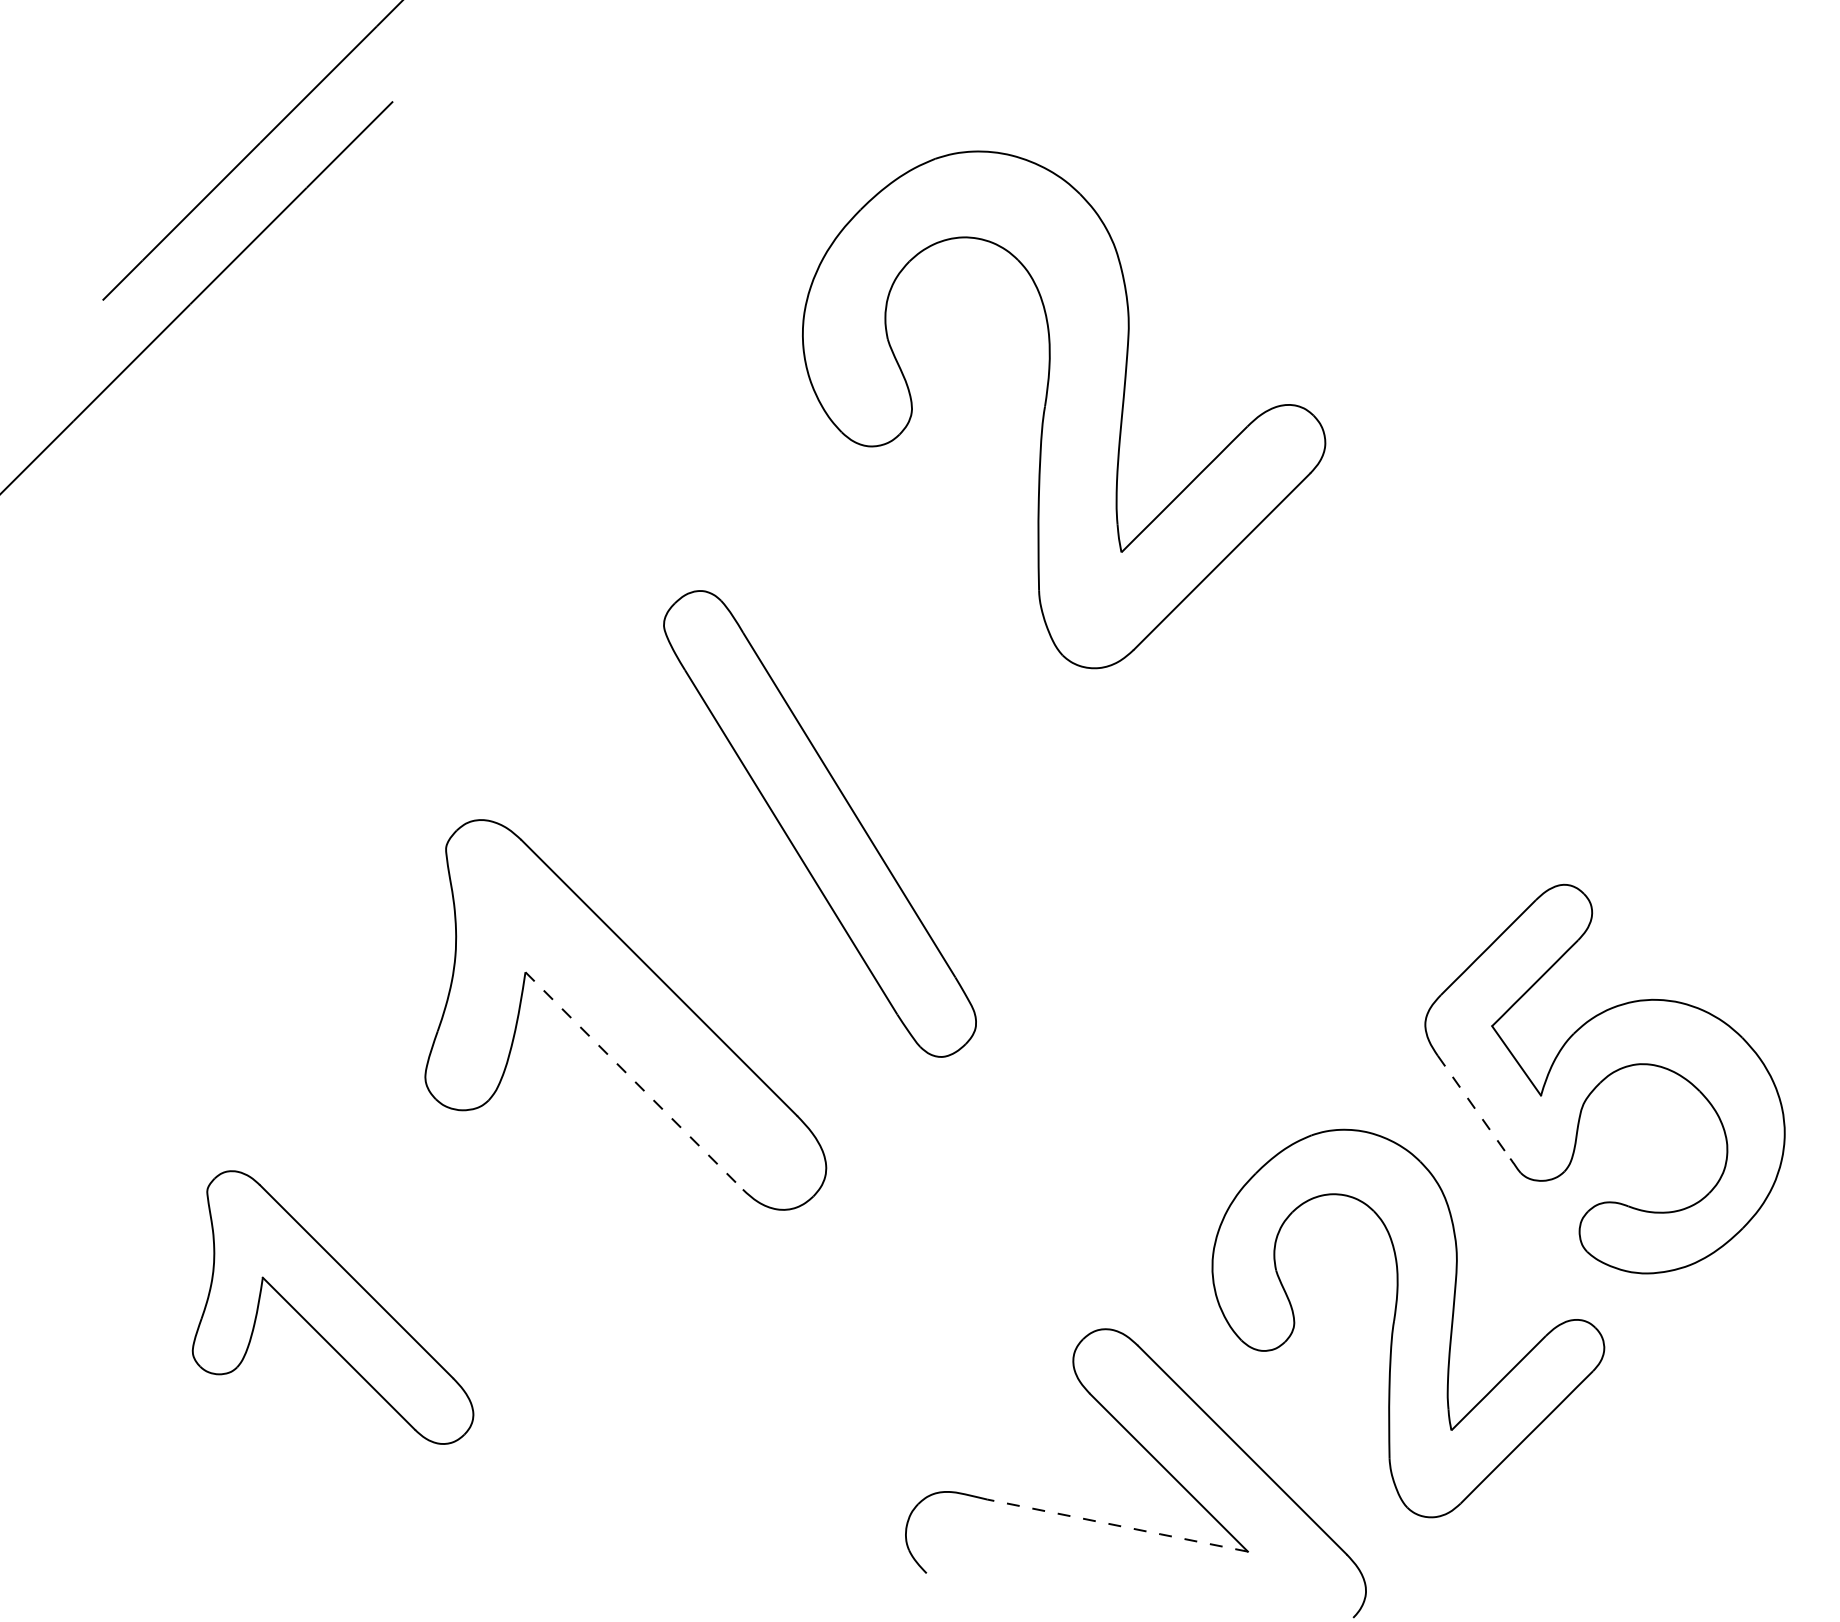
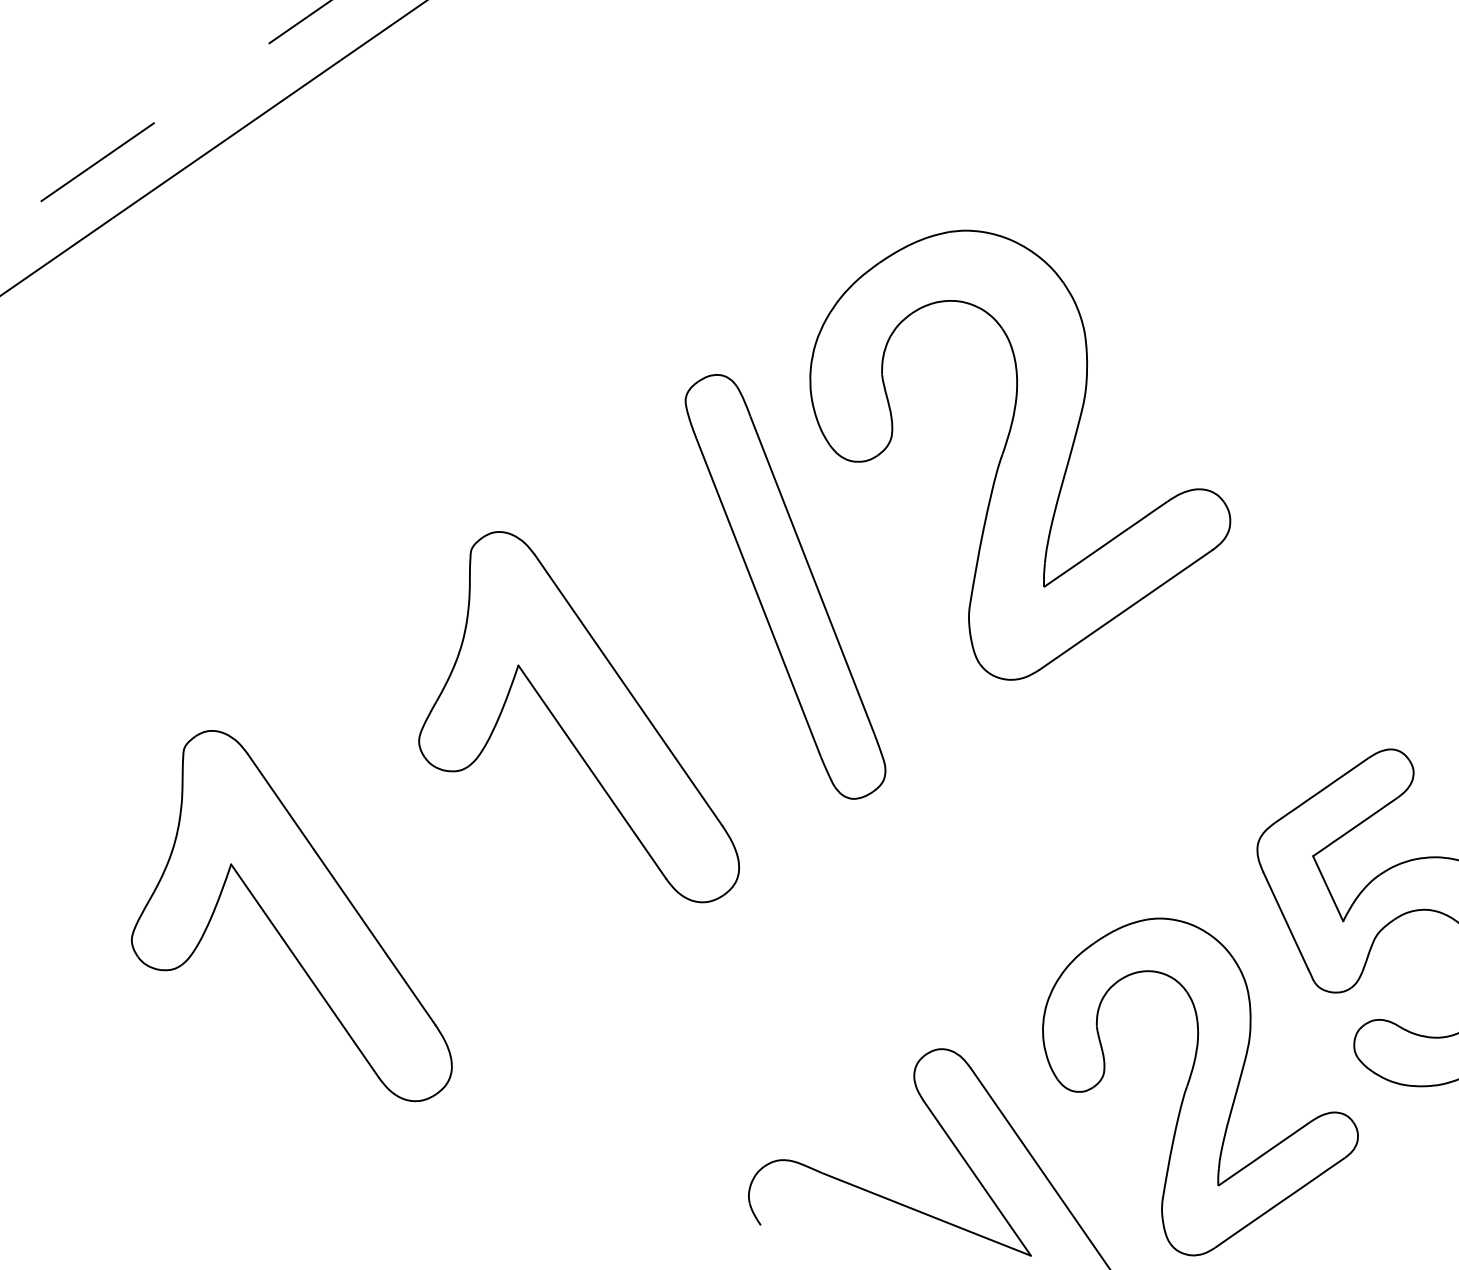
part: (1064, 409) -> (1018, 459), moved
line: (634, 1080) -> (592, 771), dashed -> solid
line: (1474, 1107) -> (1286, 921), dashed -> solid
part: (332, 1307) -> (307, 914), size x1.43
line: (1116, 1525) -> (925, 1214), dashed -> solid

